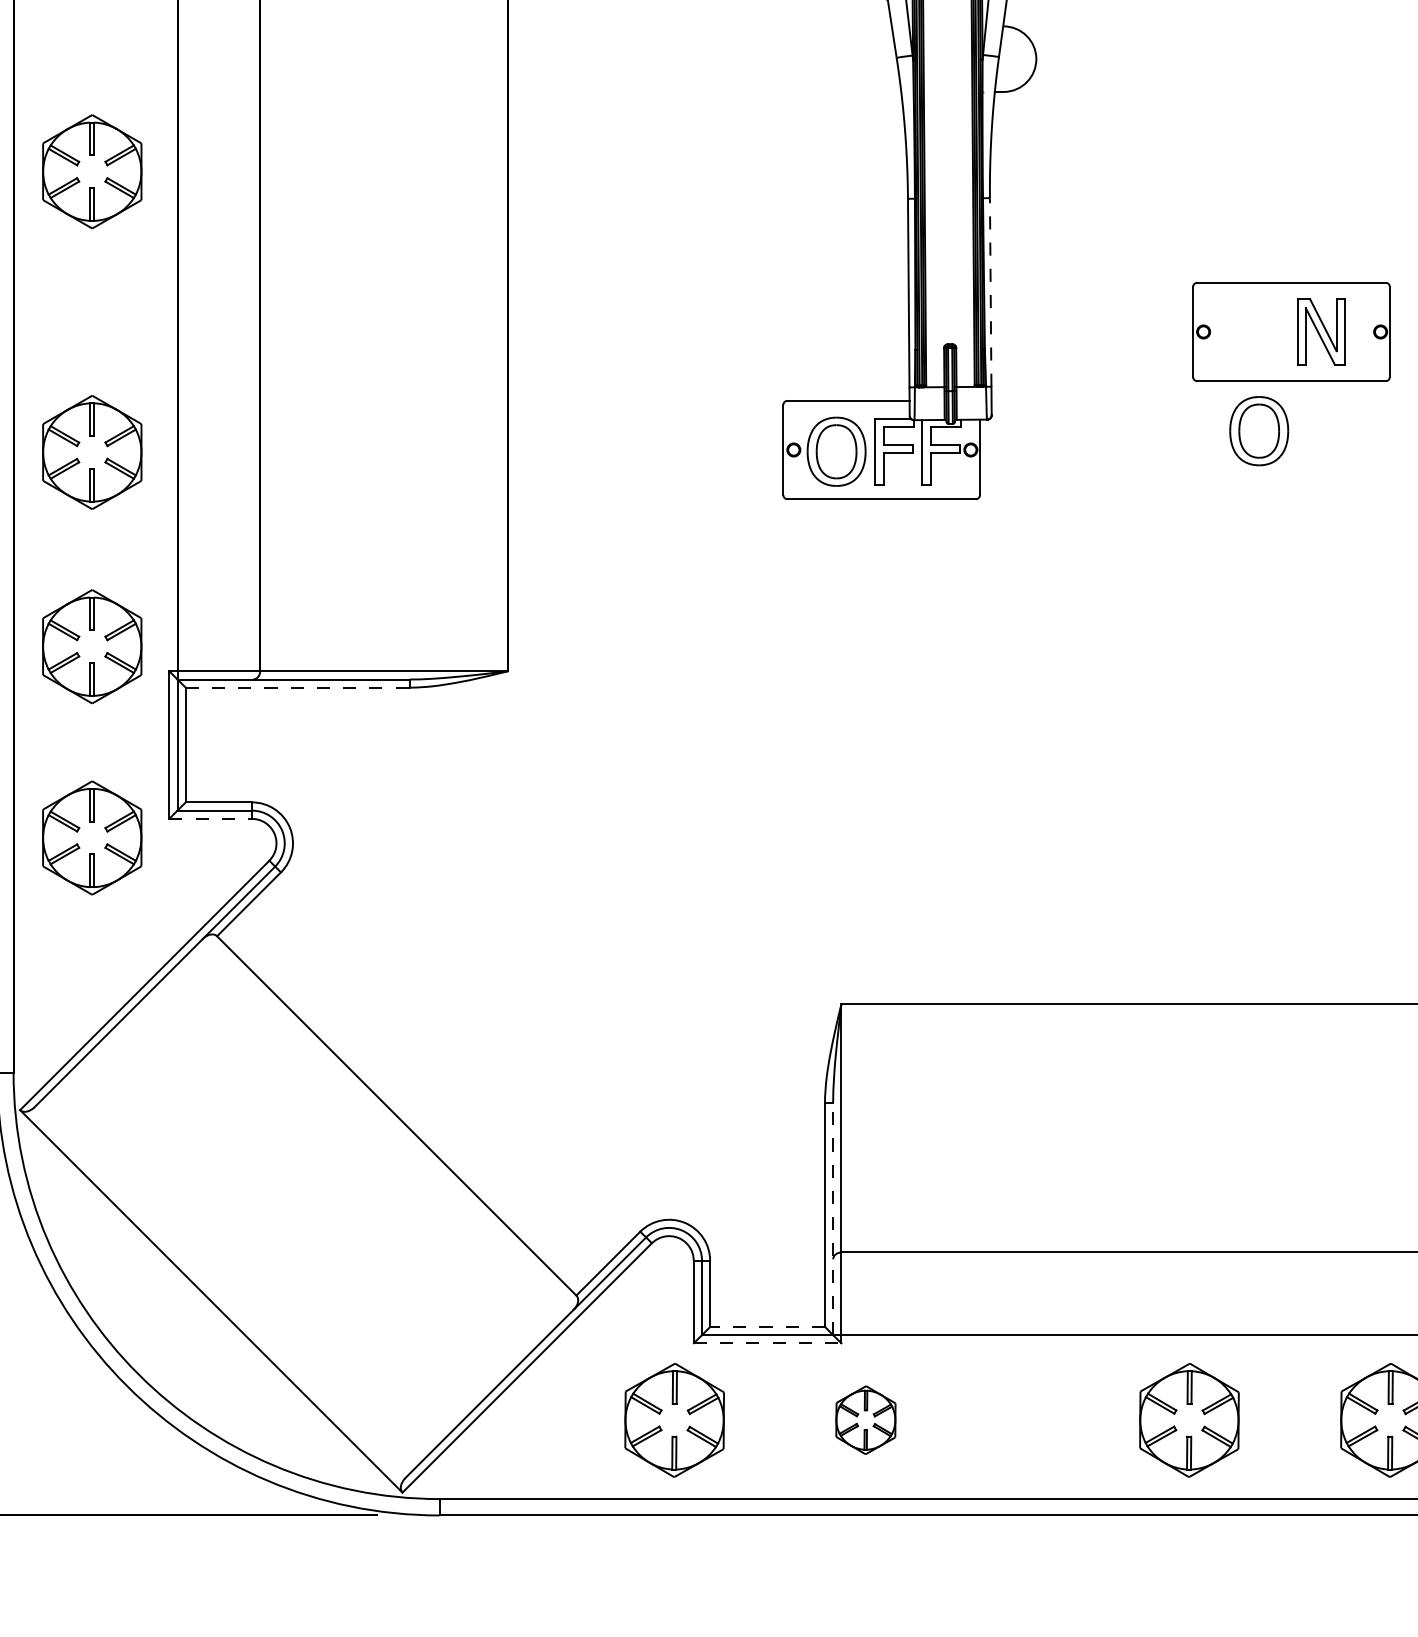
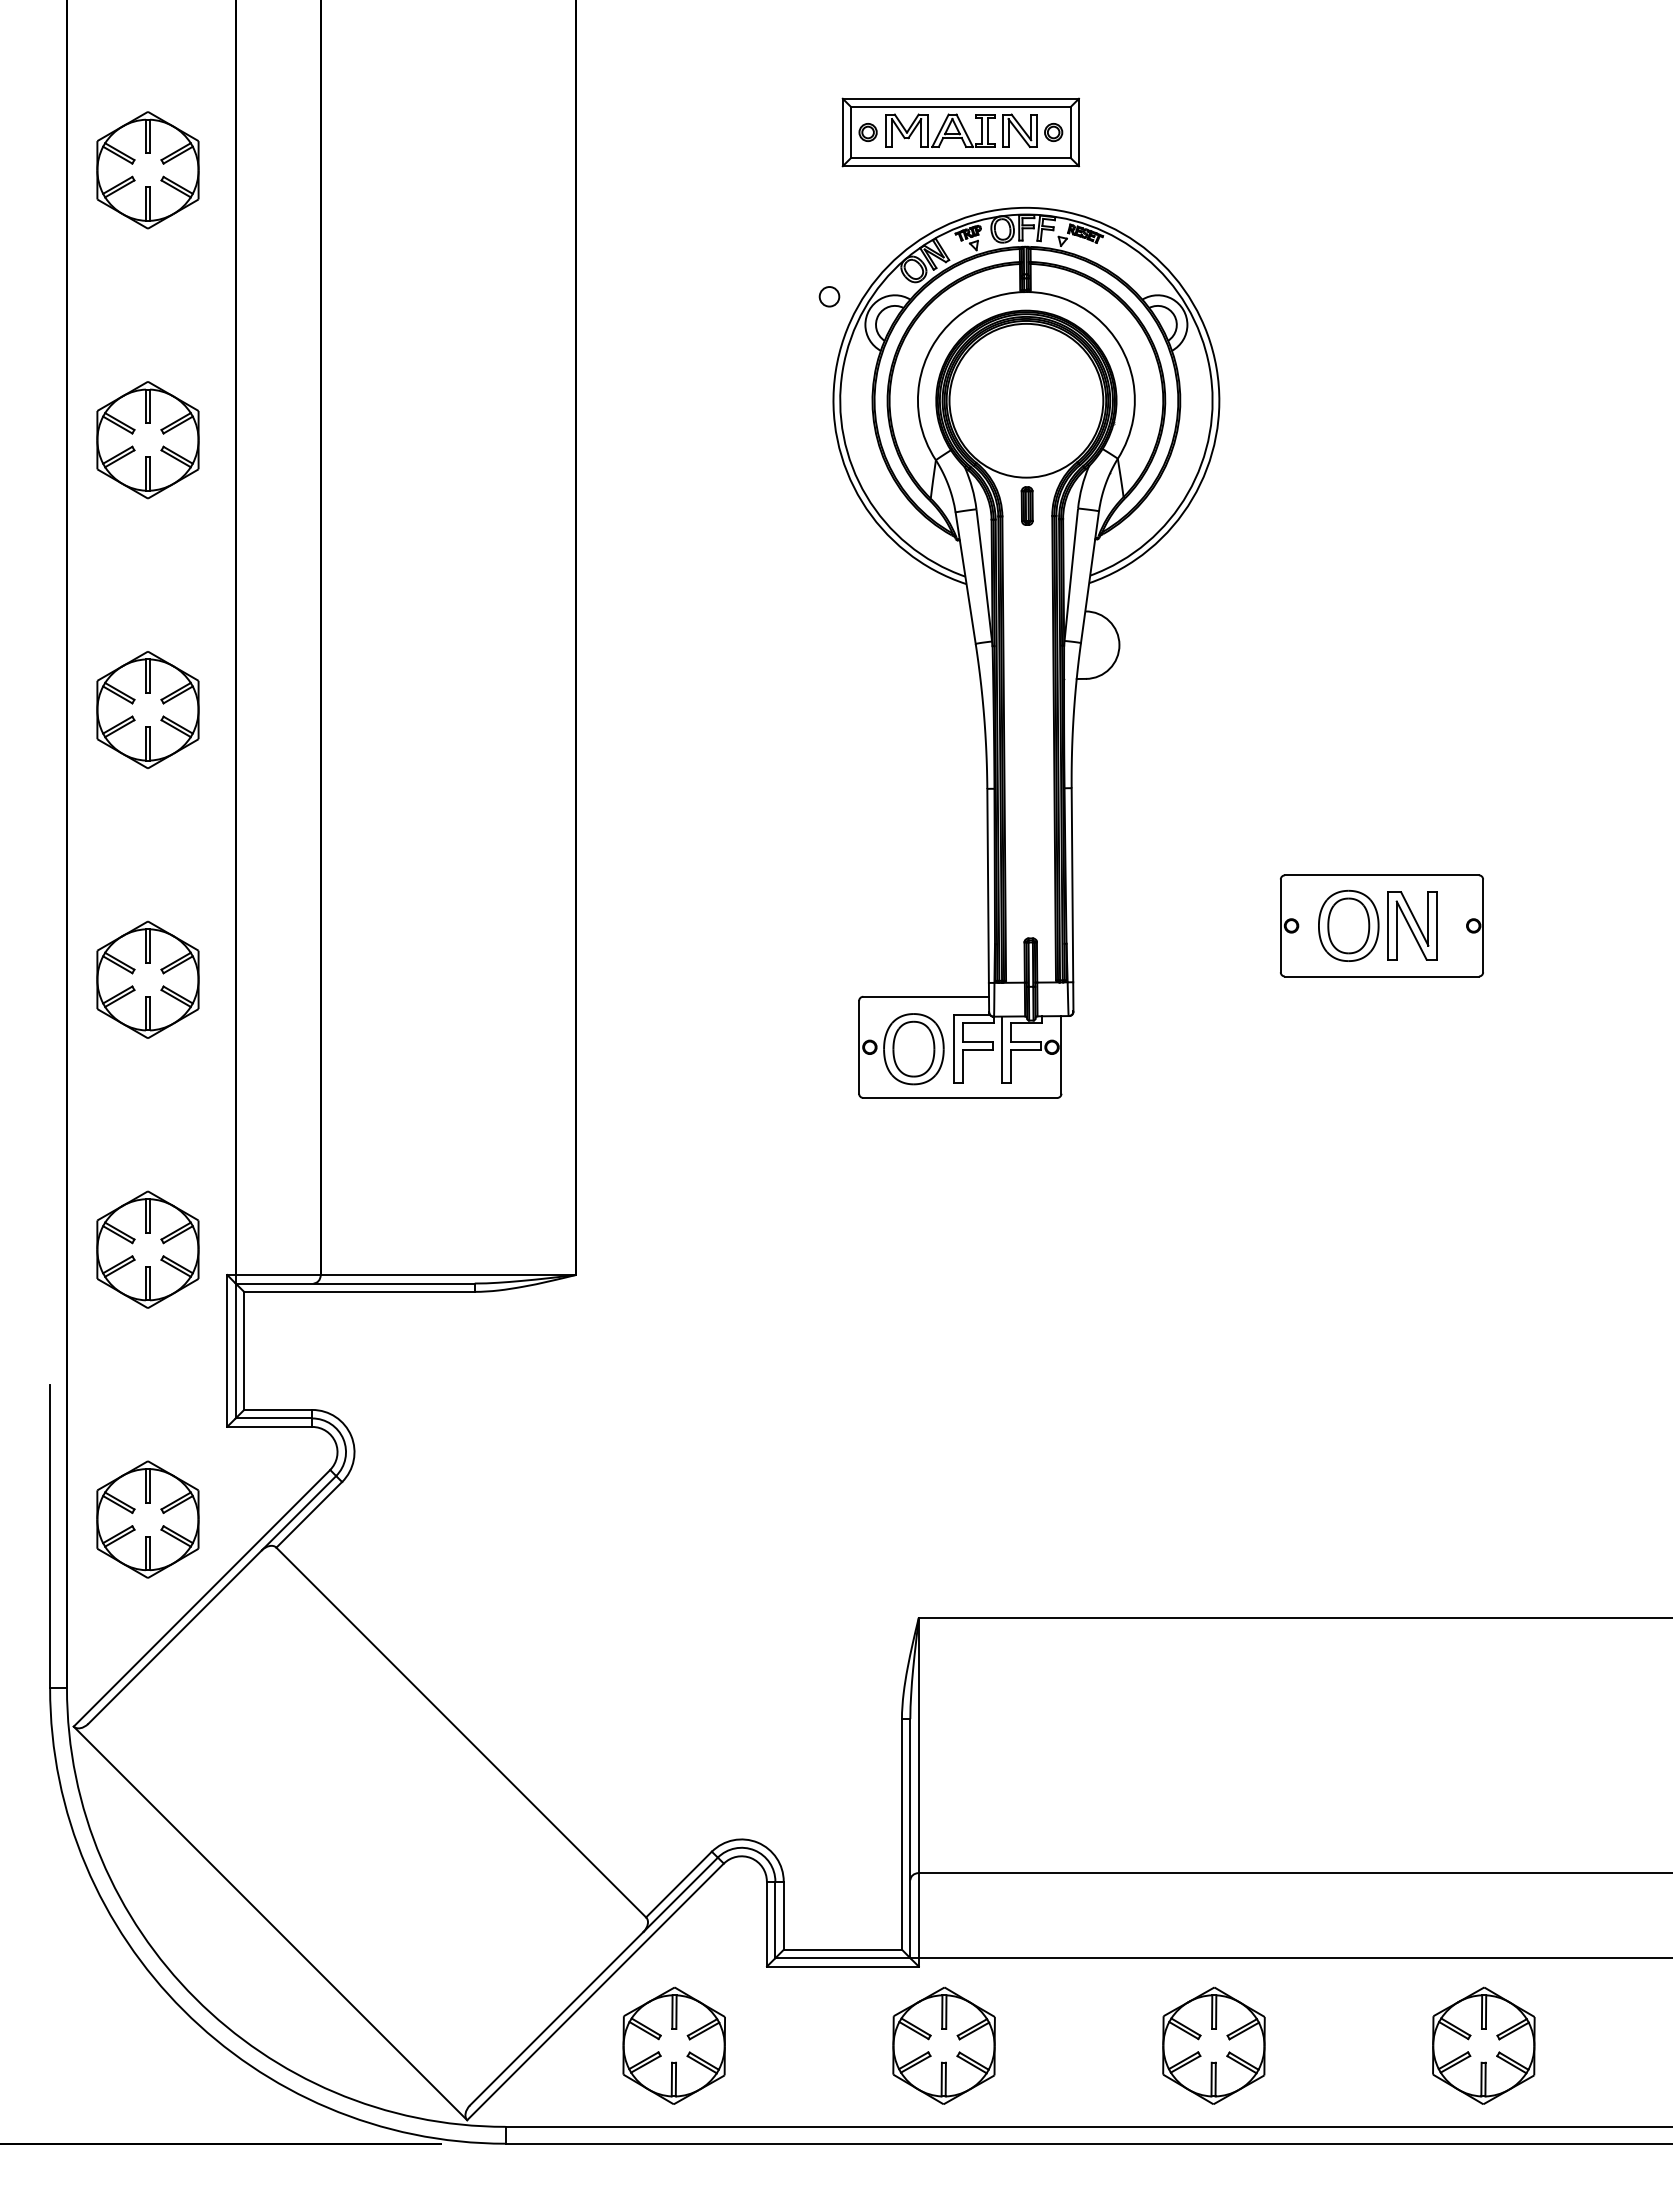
part: (91, 171) -> (147, 709), moved
line: (990, 292) -> (1072, 885), dashed -> solid
part: (1258, 430) -> (1348, 925), moved
part: (91, 452) -> (147, 979), moved
line: (297, 687) -> (359, 1291), dashed -> solid
line: (210, 818) -> (269, 1426), dashed -> solid
part: (91, 837) -> (147, 1519), moved
line: (833, 1218) -> (910, 1838), dashed -> solid
line: (767, 1326) -> (842, 1949), dashed -> solid
line: (767, 1343) -> (842, 1966), dashed -> solid
part: (673, 1420) -> (673, 2045), moved
part: (865, 1420) -> (943, 2045), size x1.67
part: (1188, 1420) -> (1213, 2045), moved

